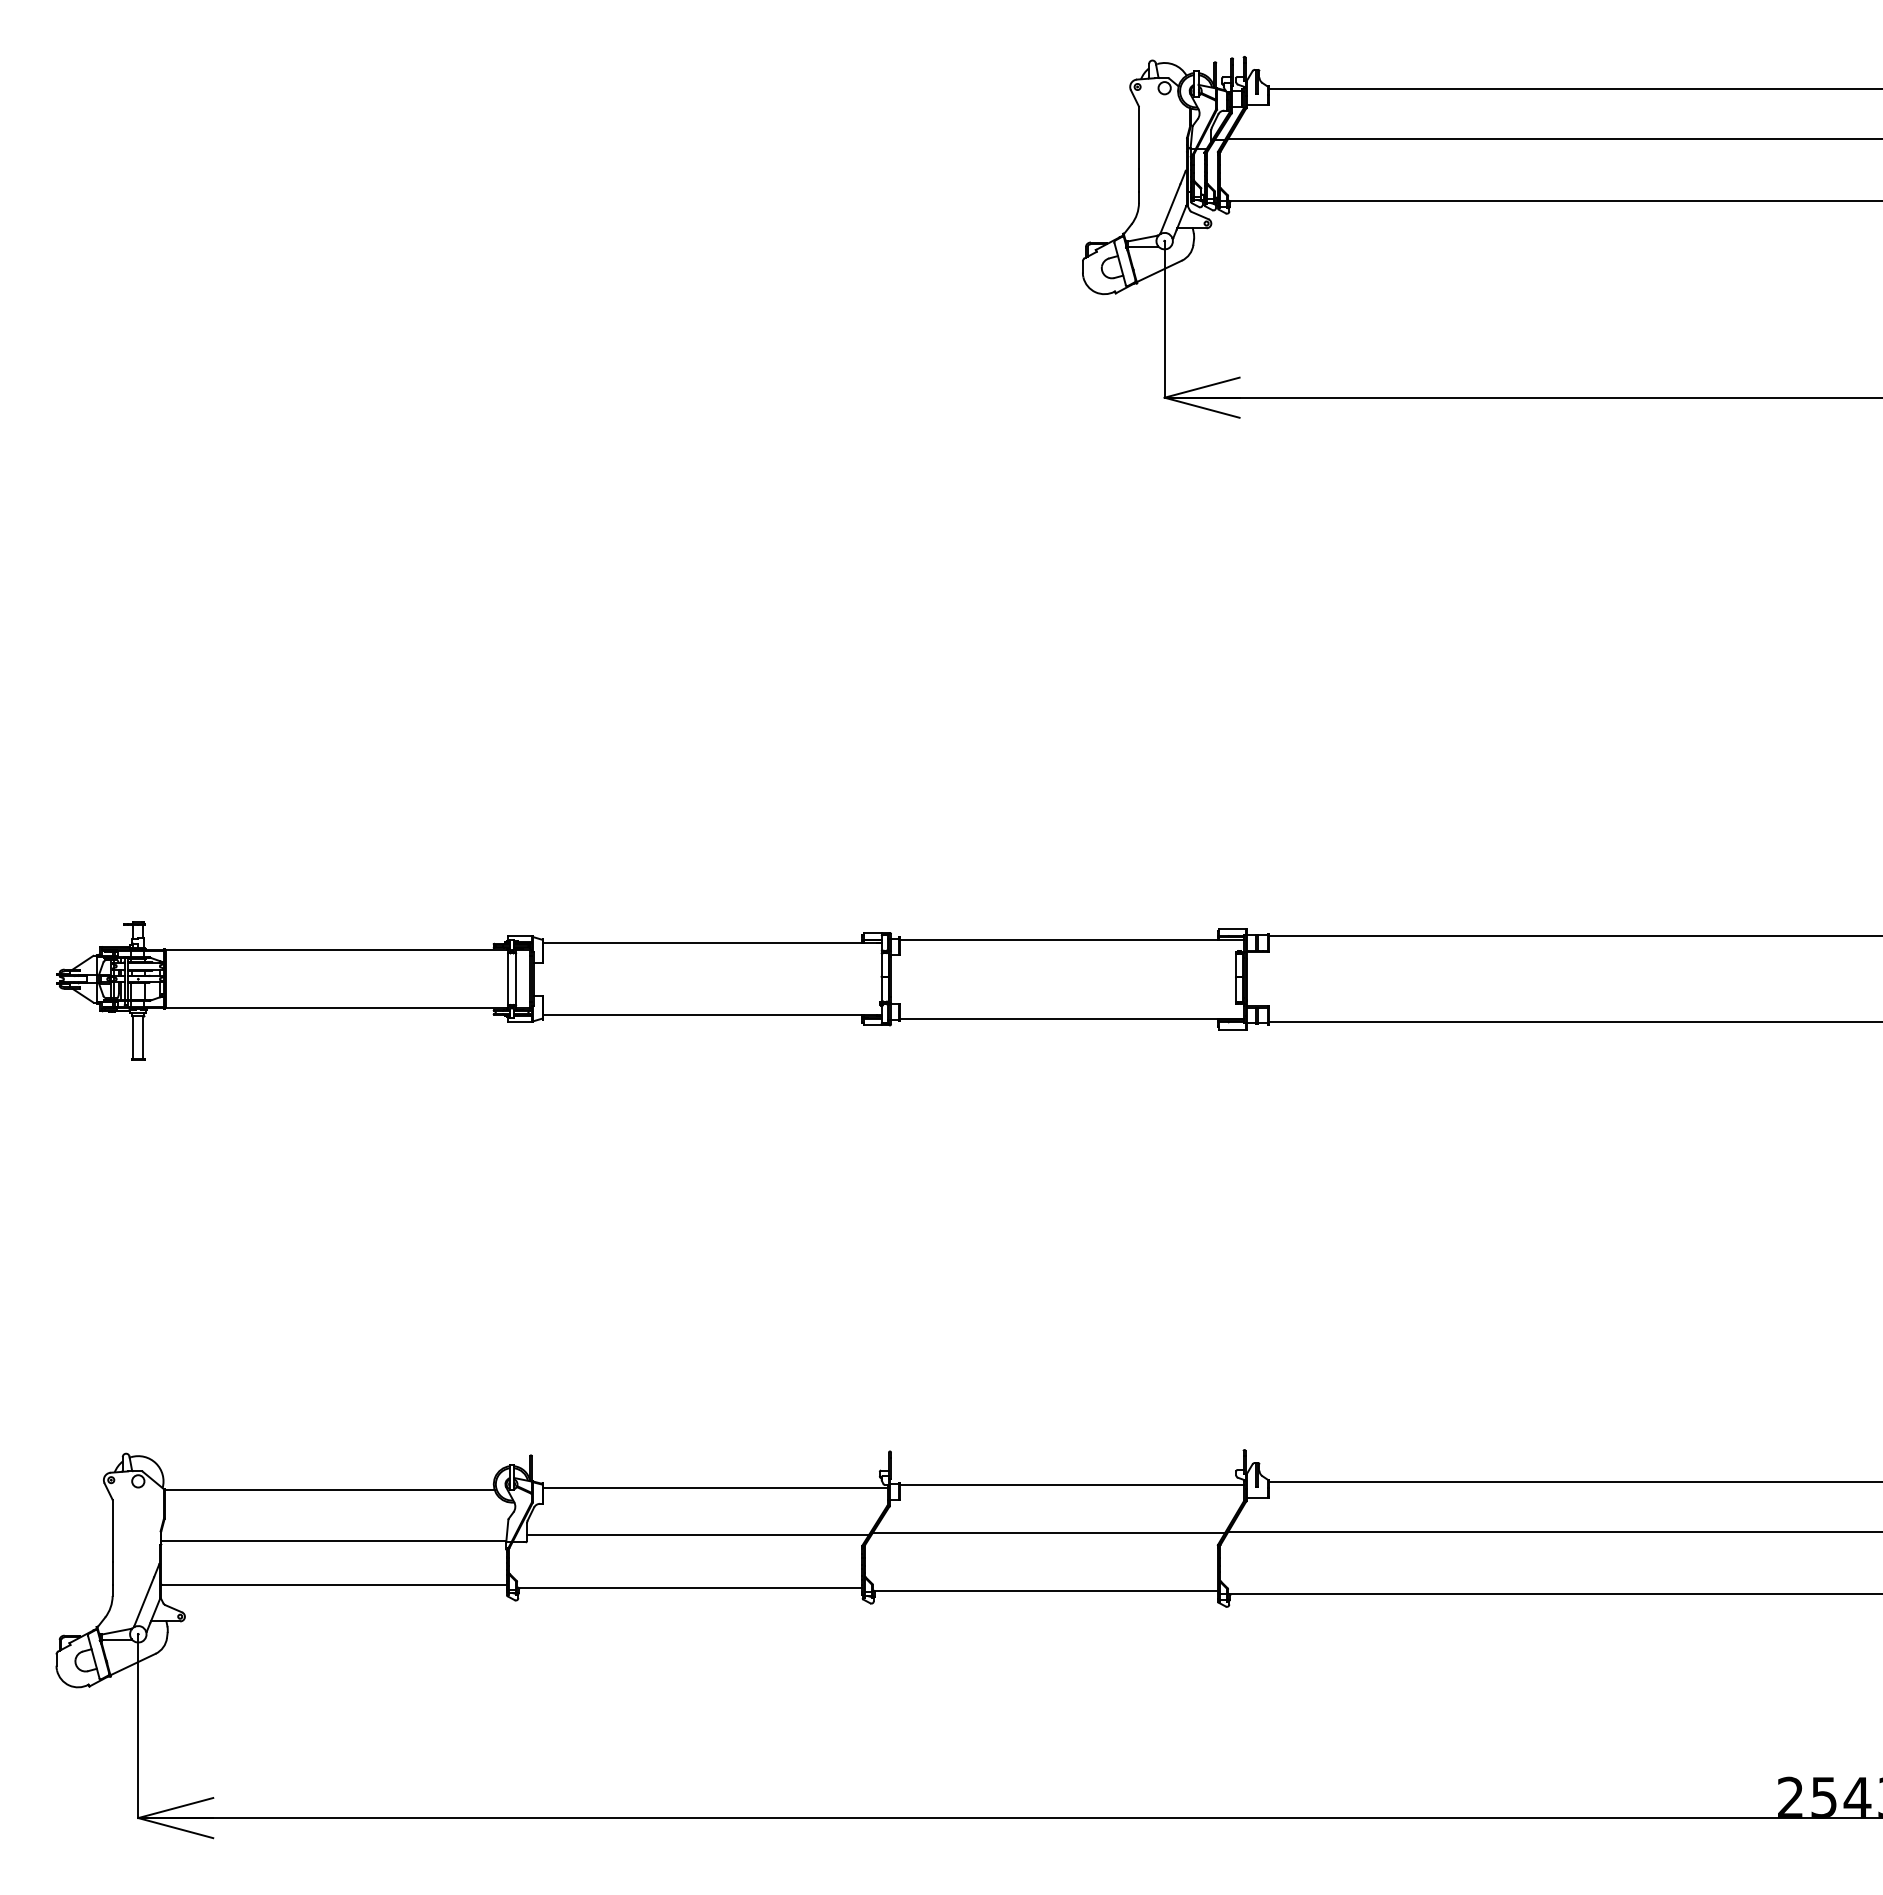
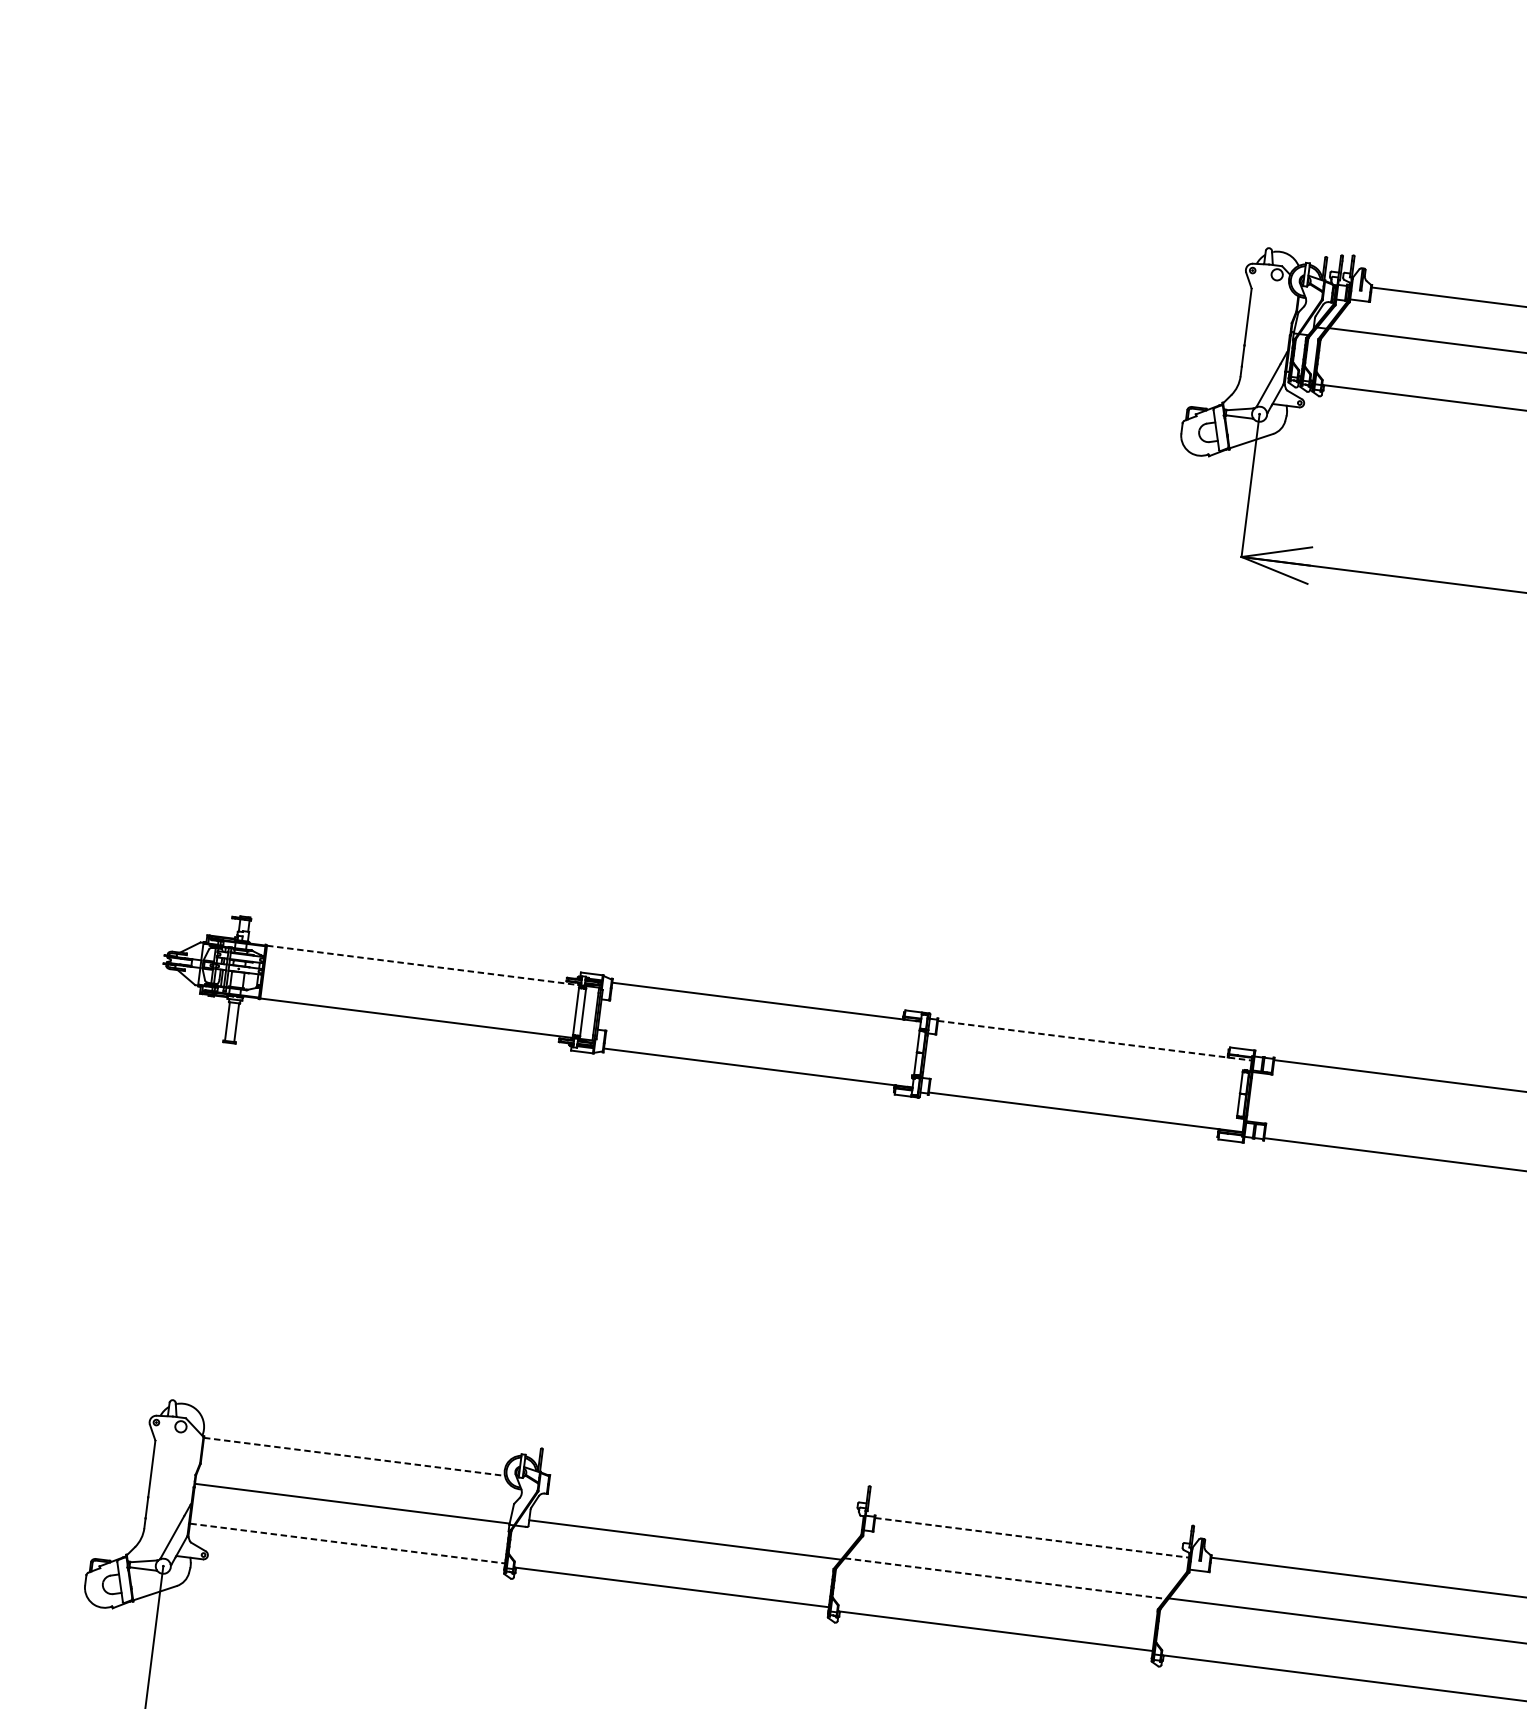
line: (1072, 939) -> (1095, 1040), solid -> dashed
line: (337, 950) -> (423, 965), solid -> dashed
line: (1072, 1485) -> (1032, 1538), solid -> dashed
line: (715, 1487) -> (706, 1498), removed
line: (330, 1490) -> (355, 1457), solid -> dashed
line: (1049, 1532) -> (1005, 1578), solid -> dashed
line: (334, 1584) -> (347, 1543), solid -> dashed

